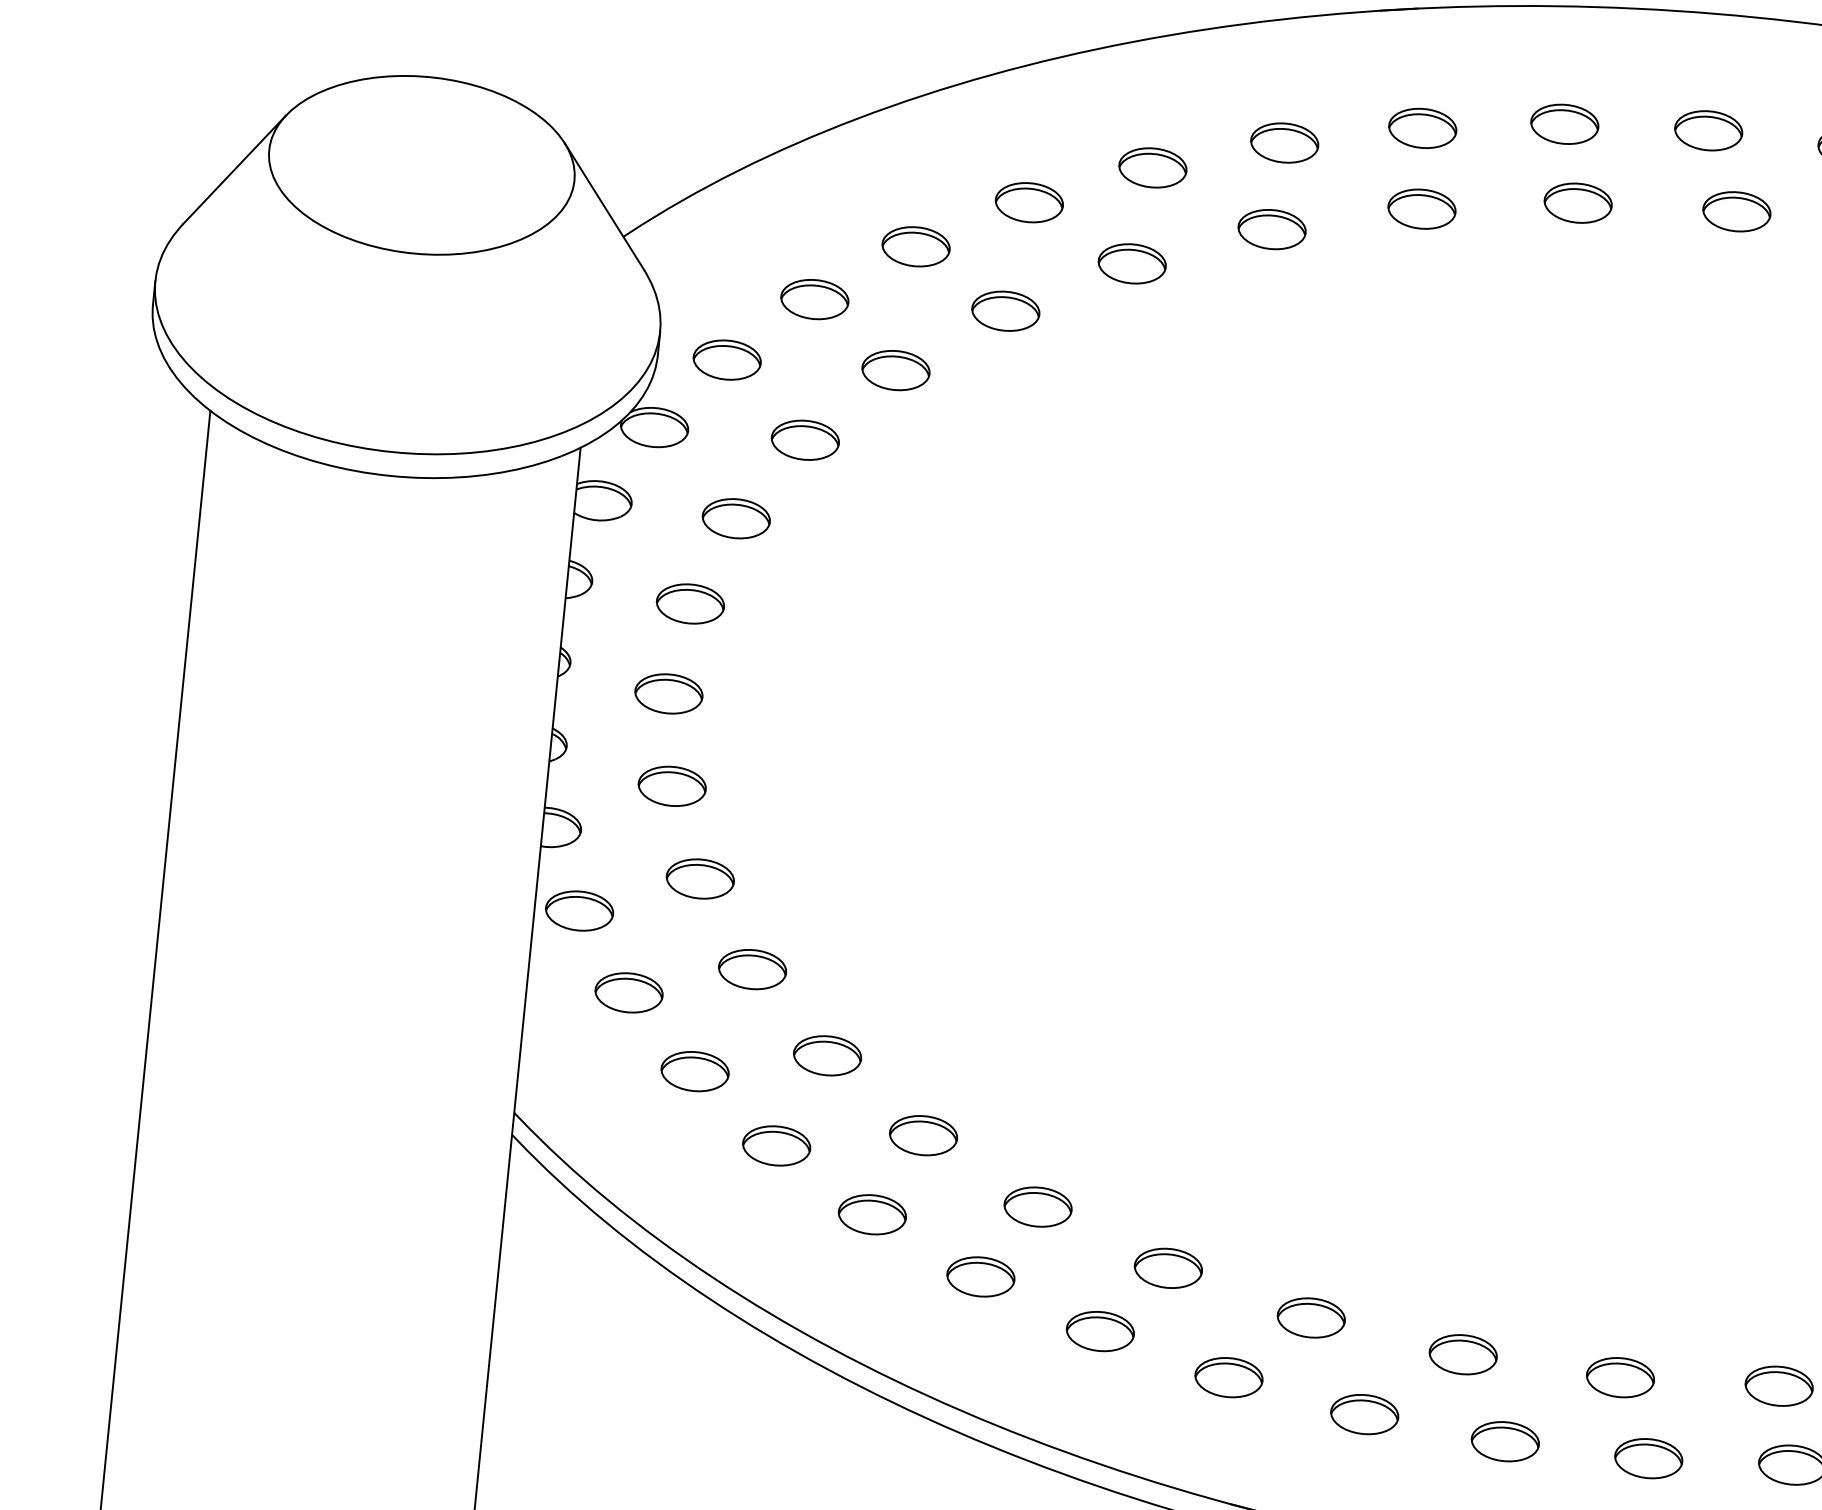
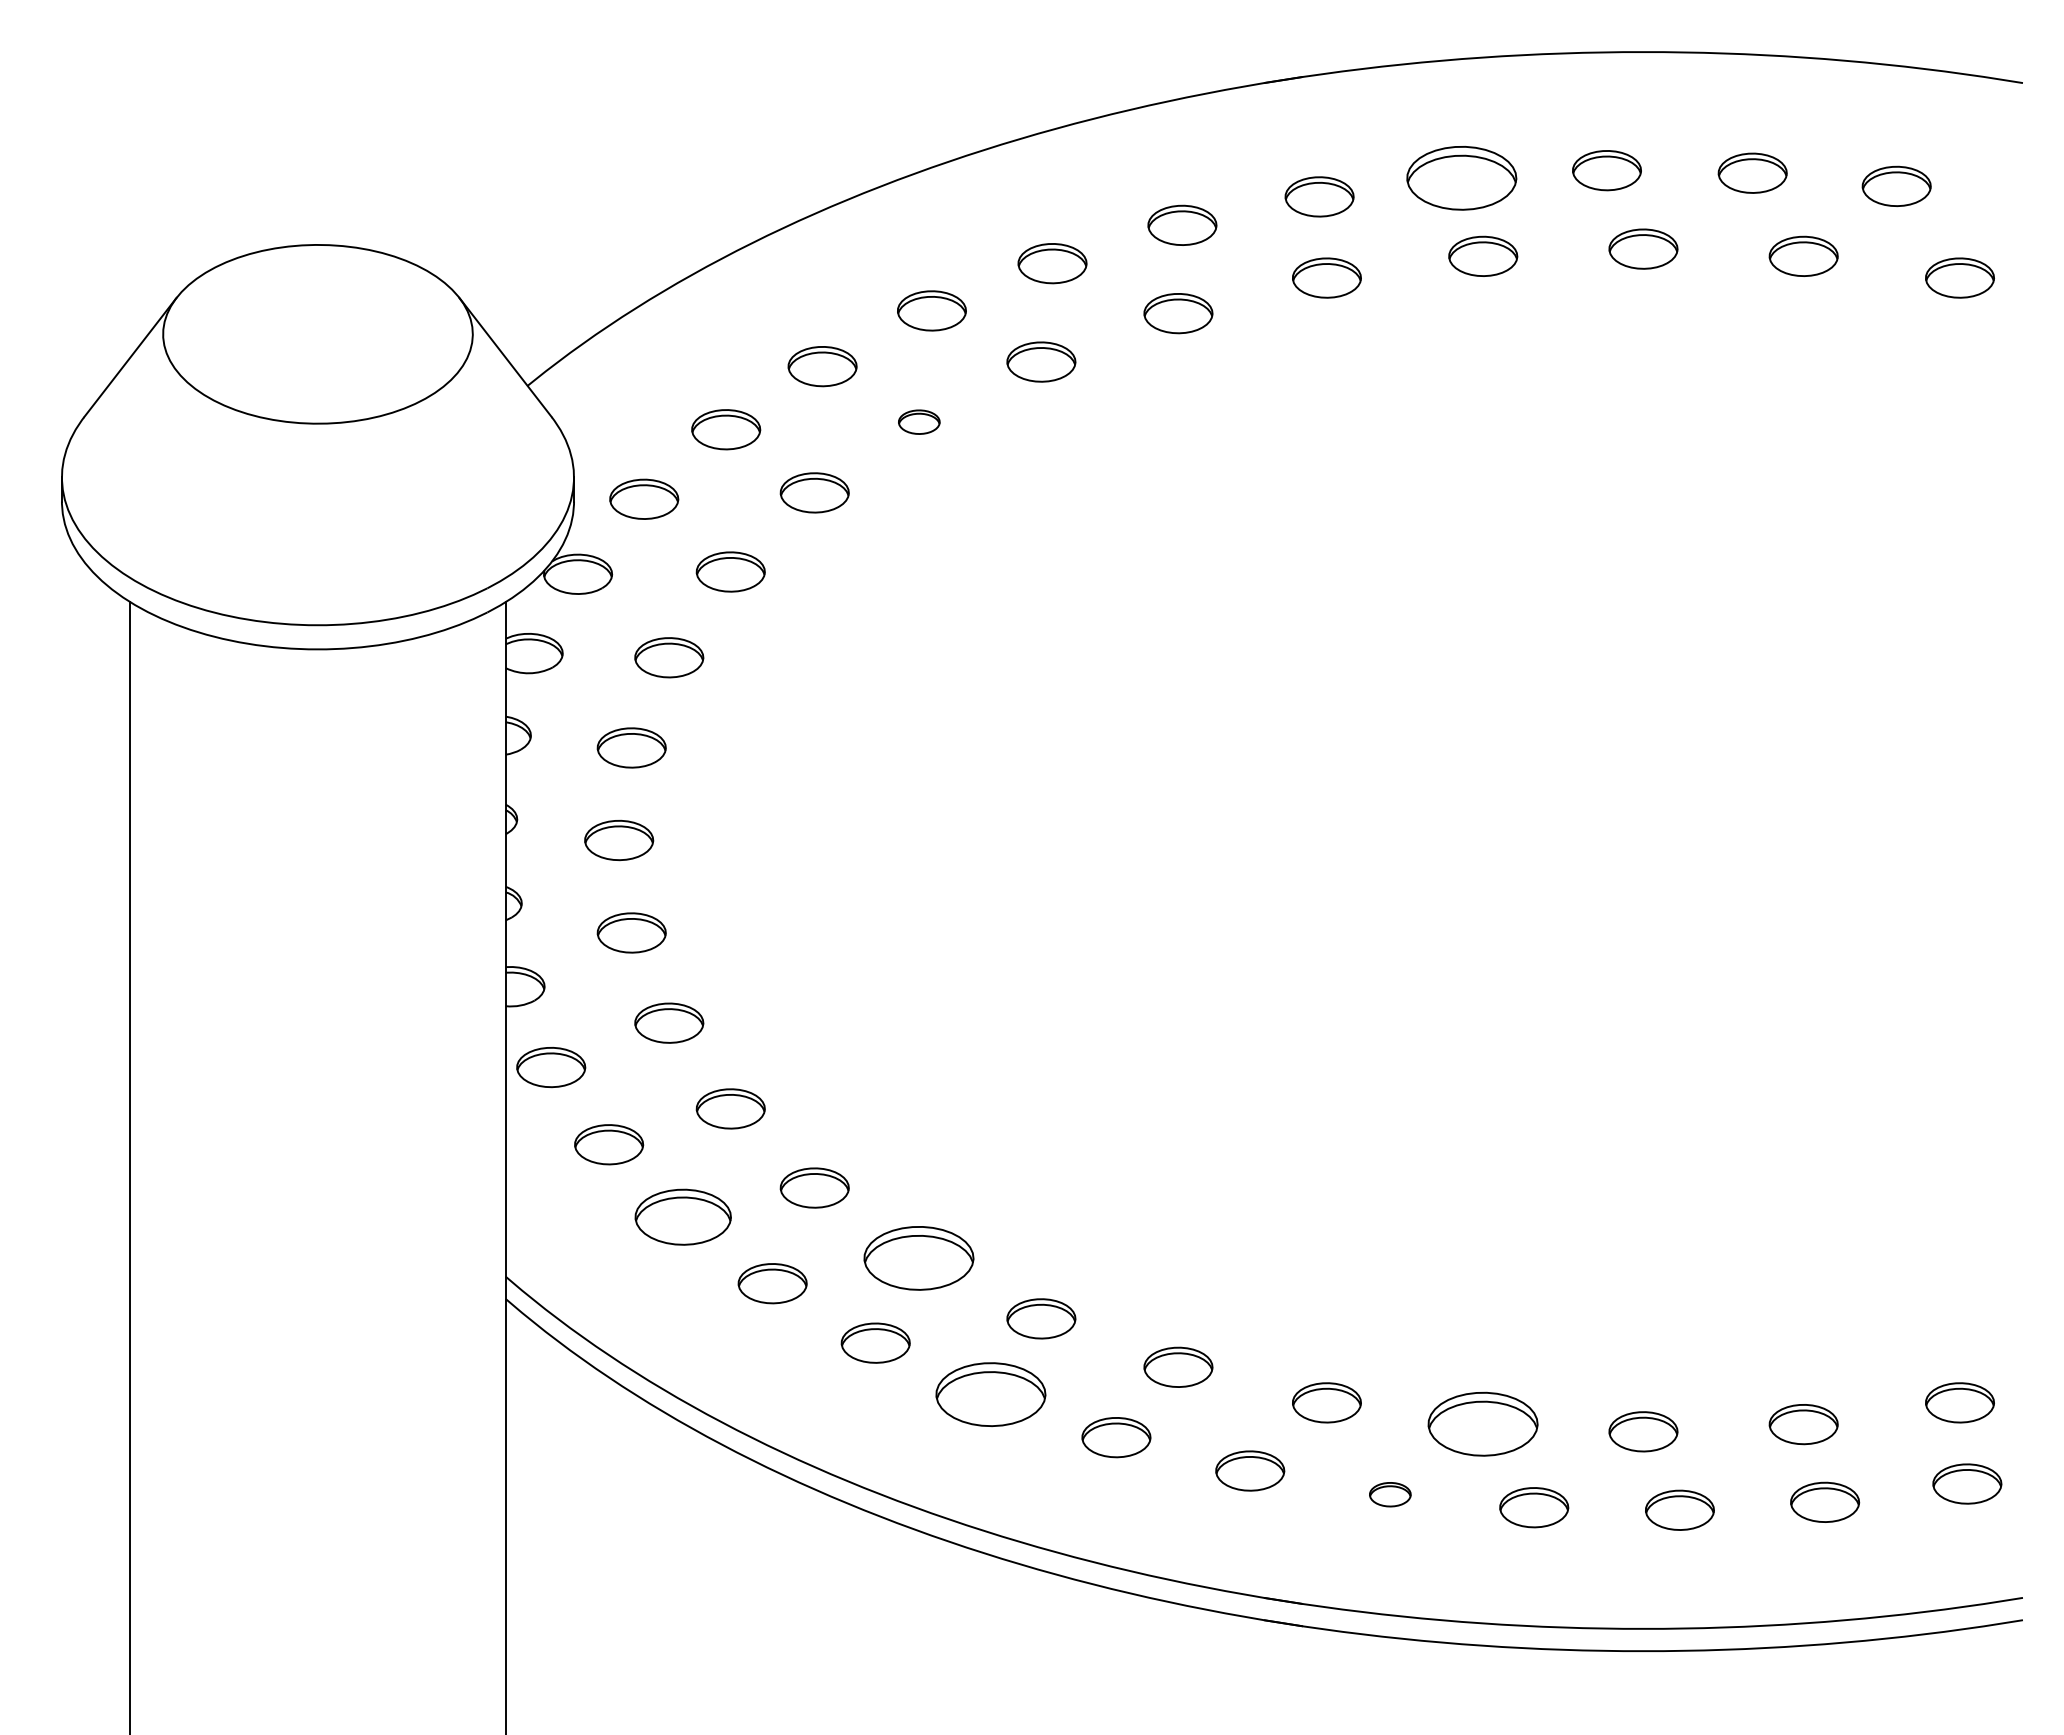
part: (1564, 124) -> (1461, 178), size x1.6
part: (1006, 310) -> (919, 421), size x0.6
part: (695, 1070) -> (683, 1216), size x1.4
part: (923, 1135) -> (919, 1258), size x1.6
part: (980, 1276) -> (990, 1394), size x1.6
part: (1463, 1354) -> (1483, 1424), size x1.6
part: (1364, 1414) -> (1390, 1494), size x0.6

